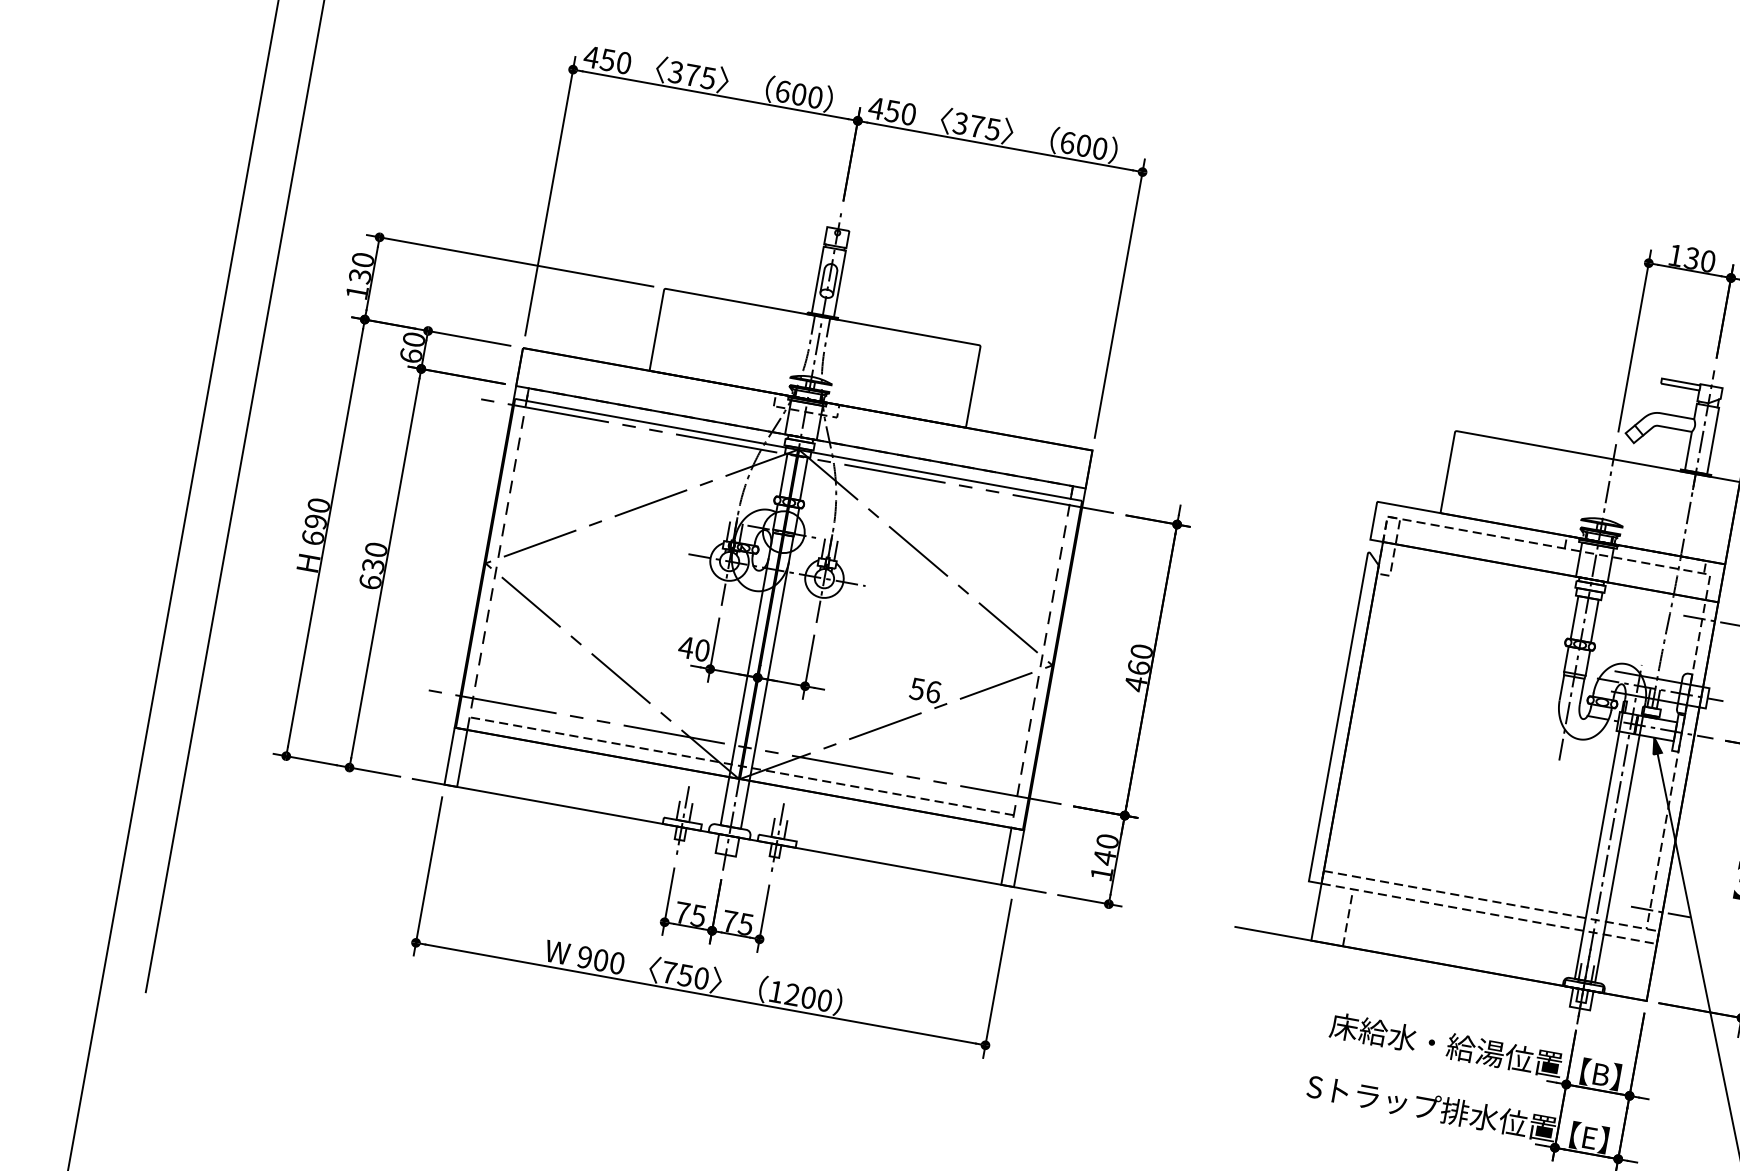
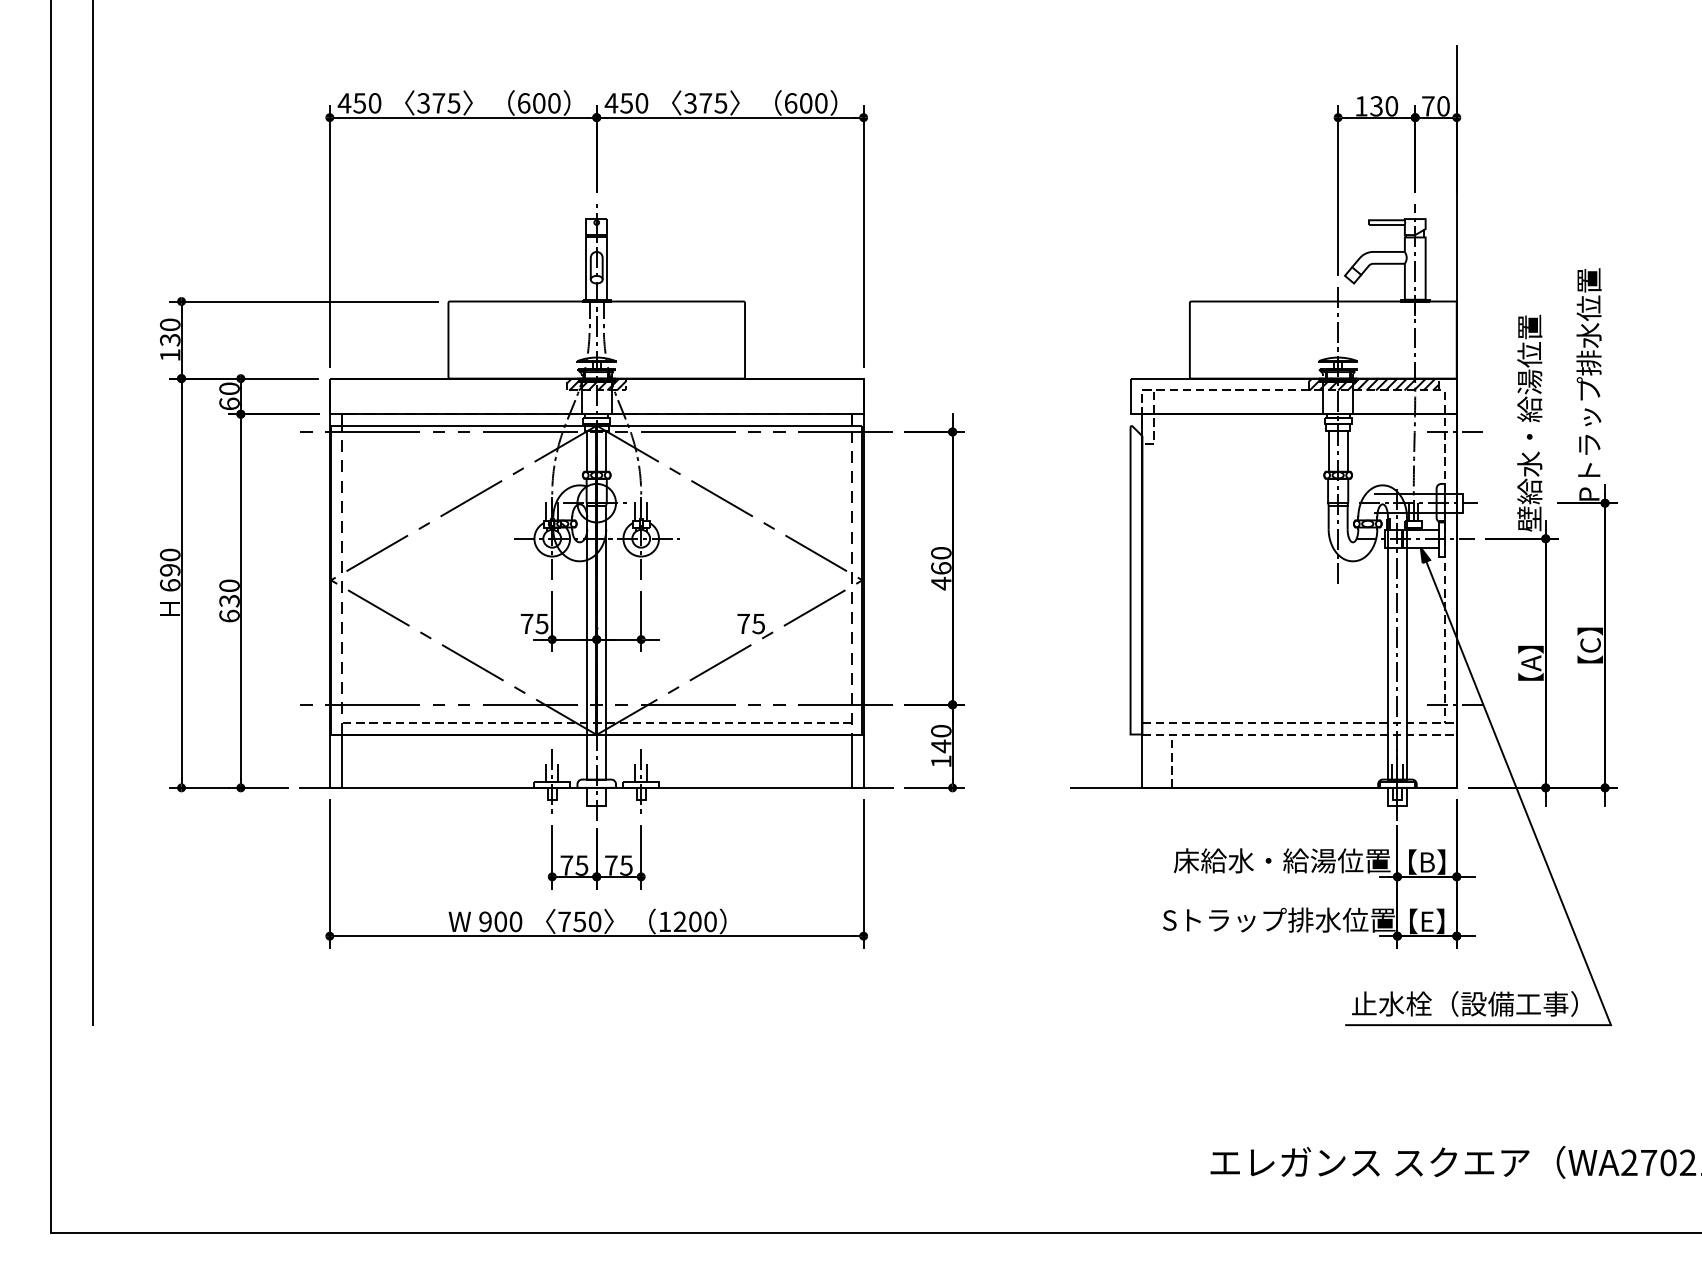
hatch: (806, 405) -> (596, 384), added
hatch: (1635, 554) -> (1373, 384), added
text: (694, 648) -> (534, 623), 40 -> 75
text: (925, 690) -> (751, 623), 56 -> 75

